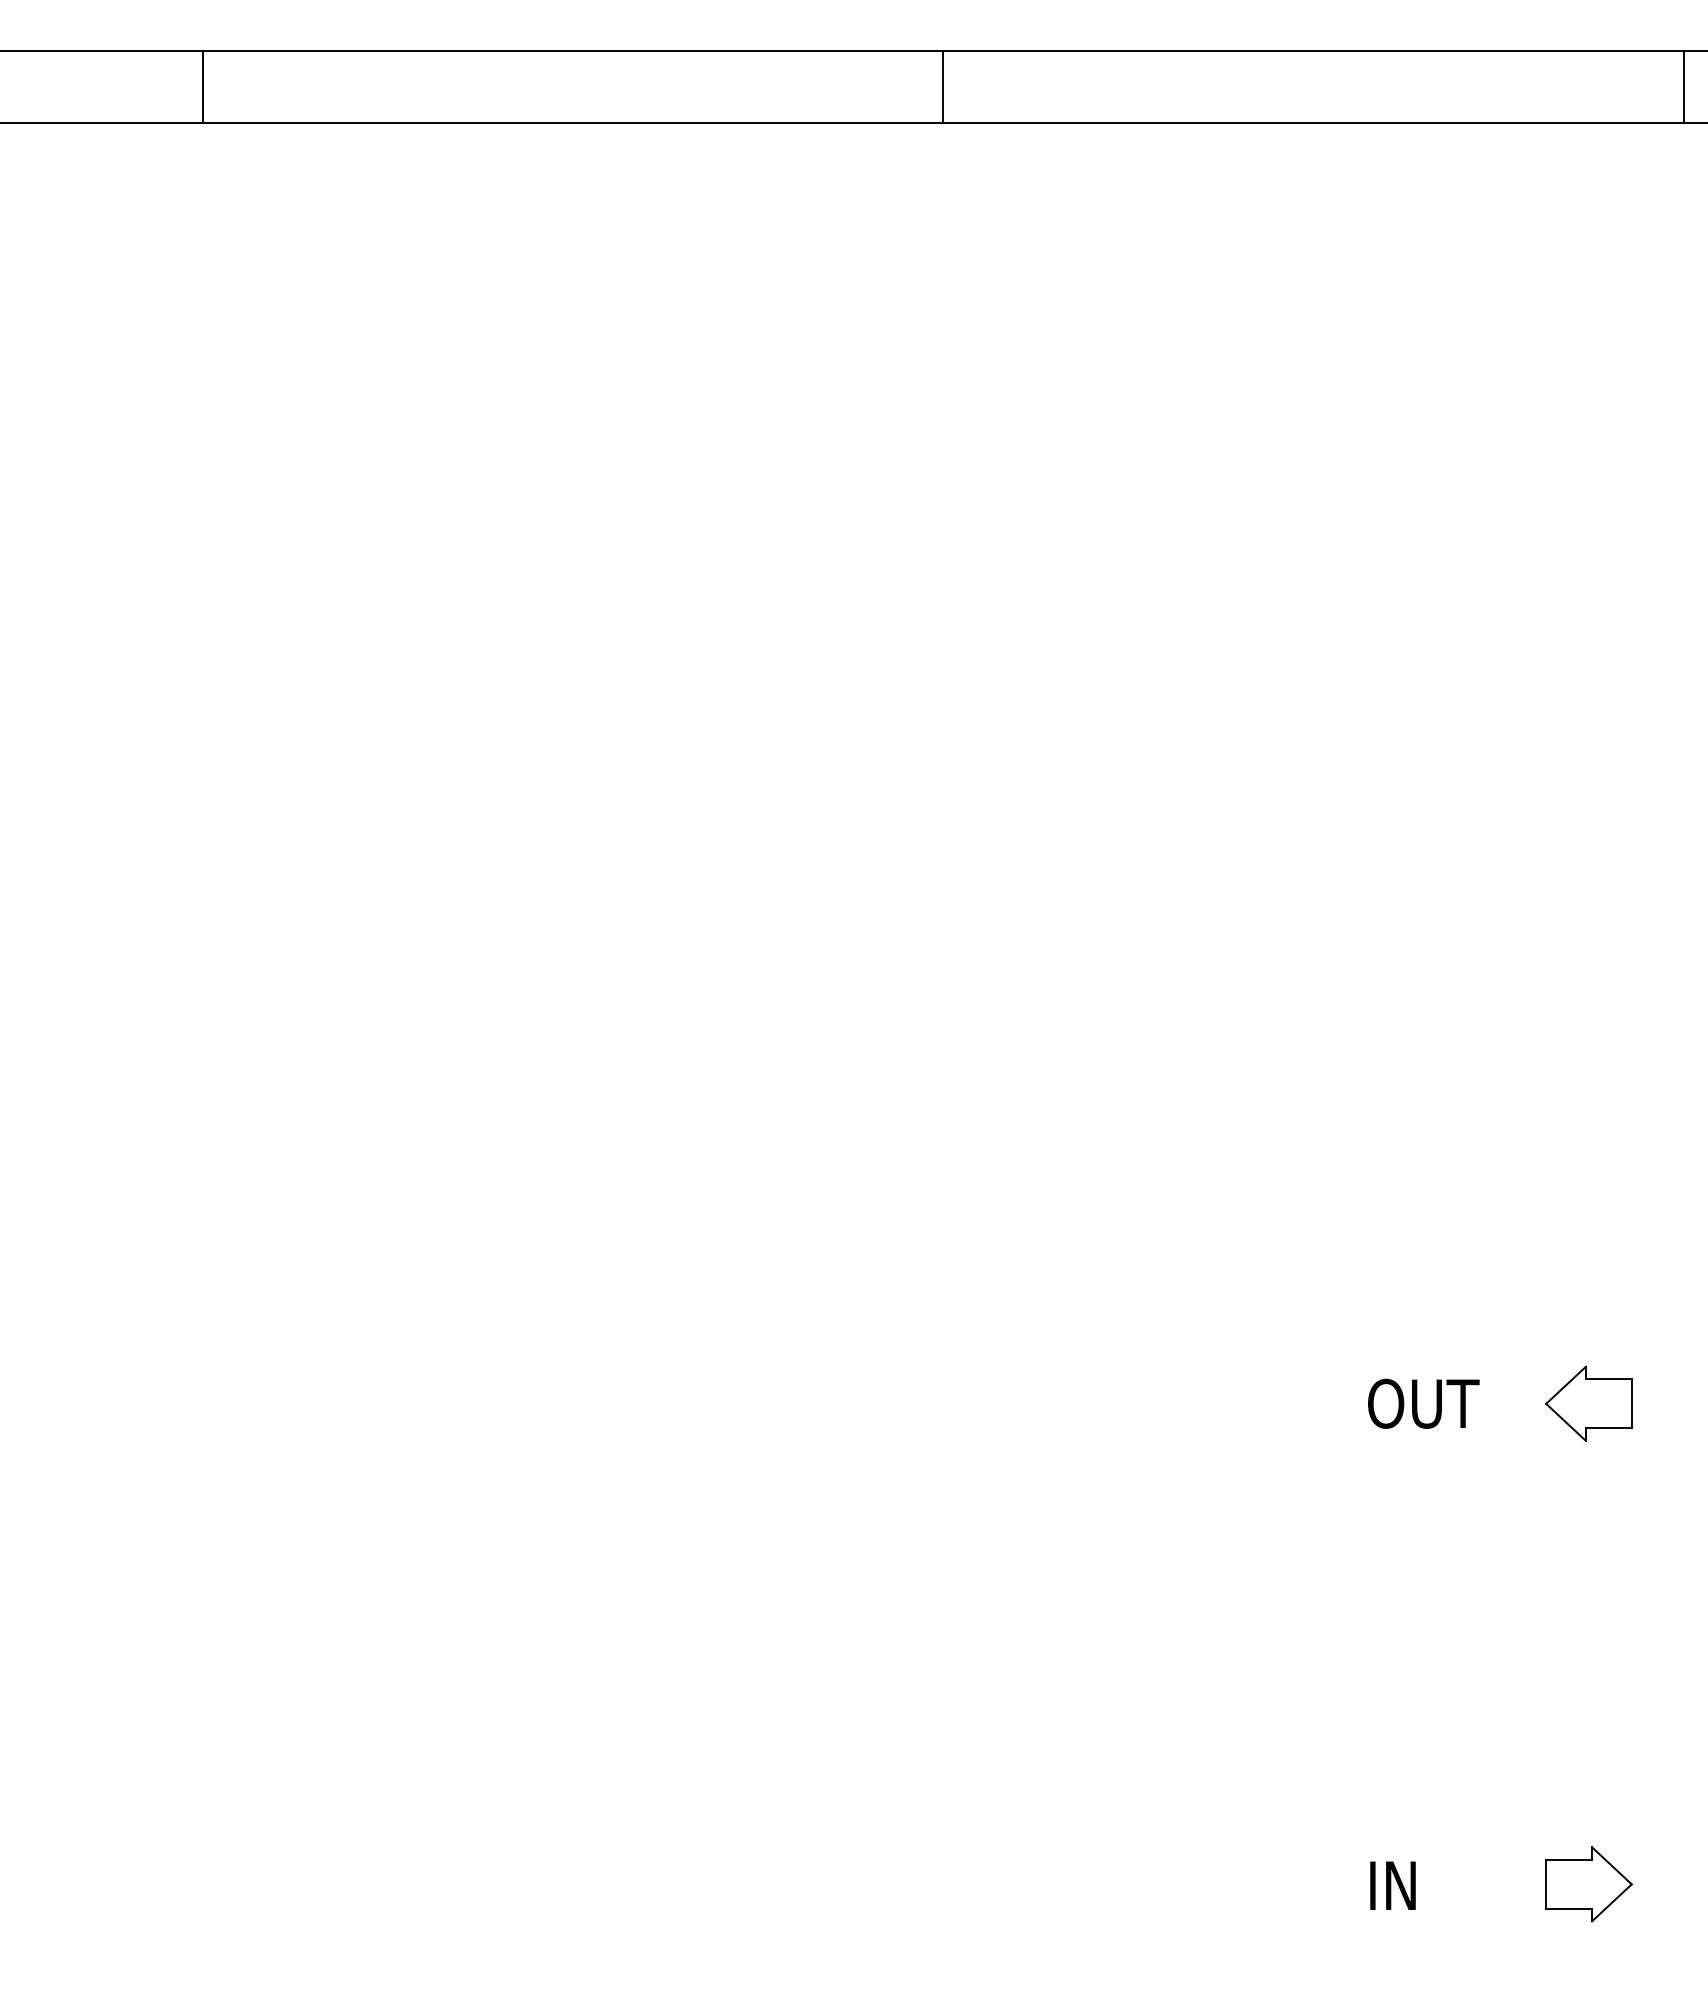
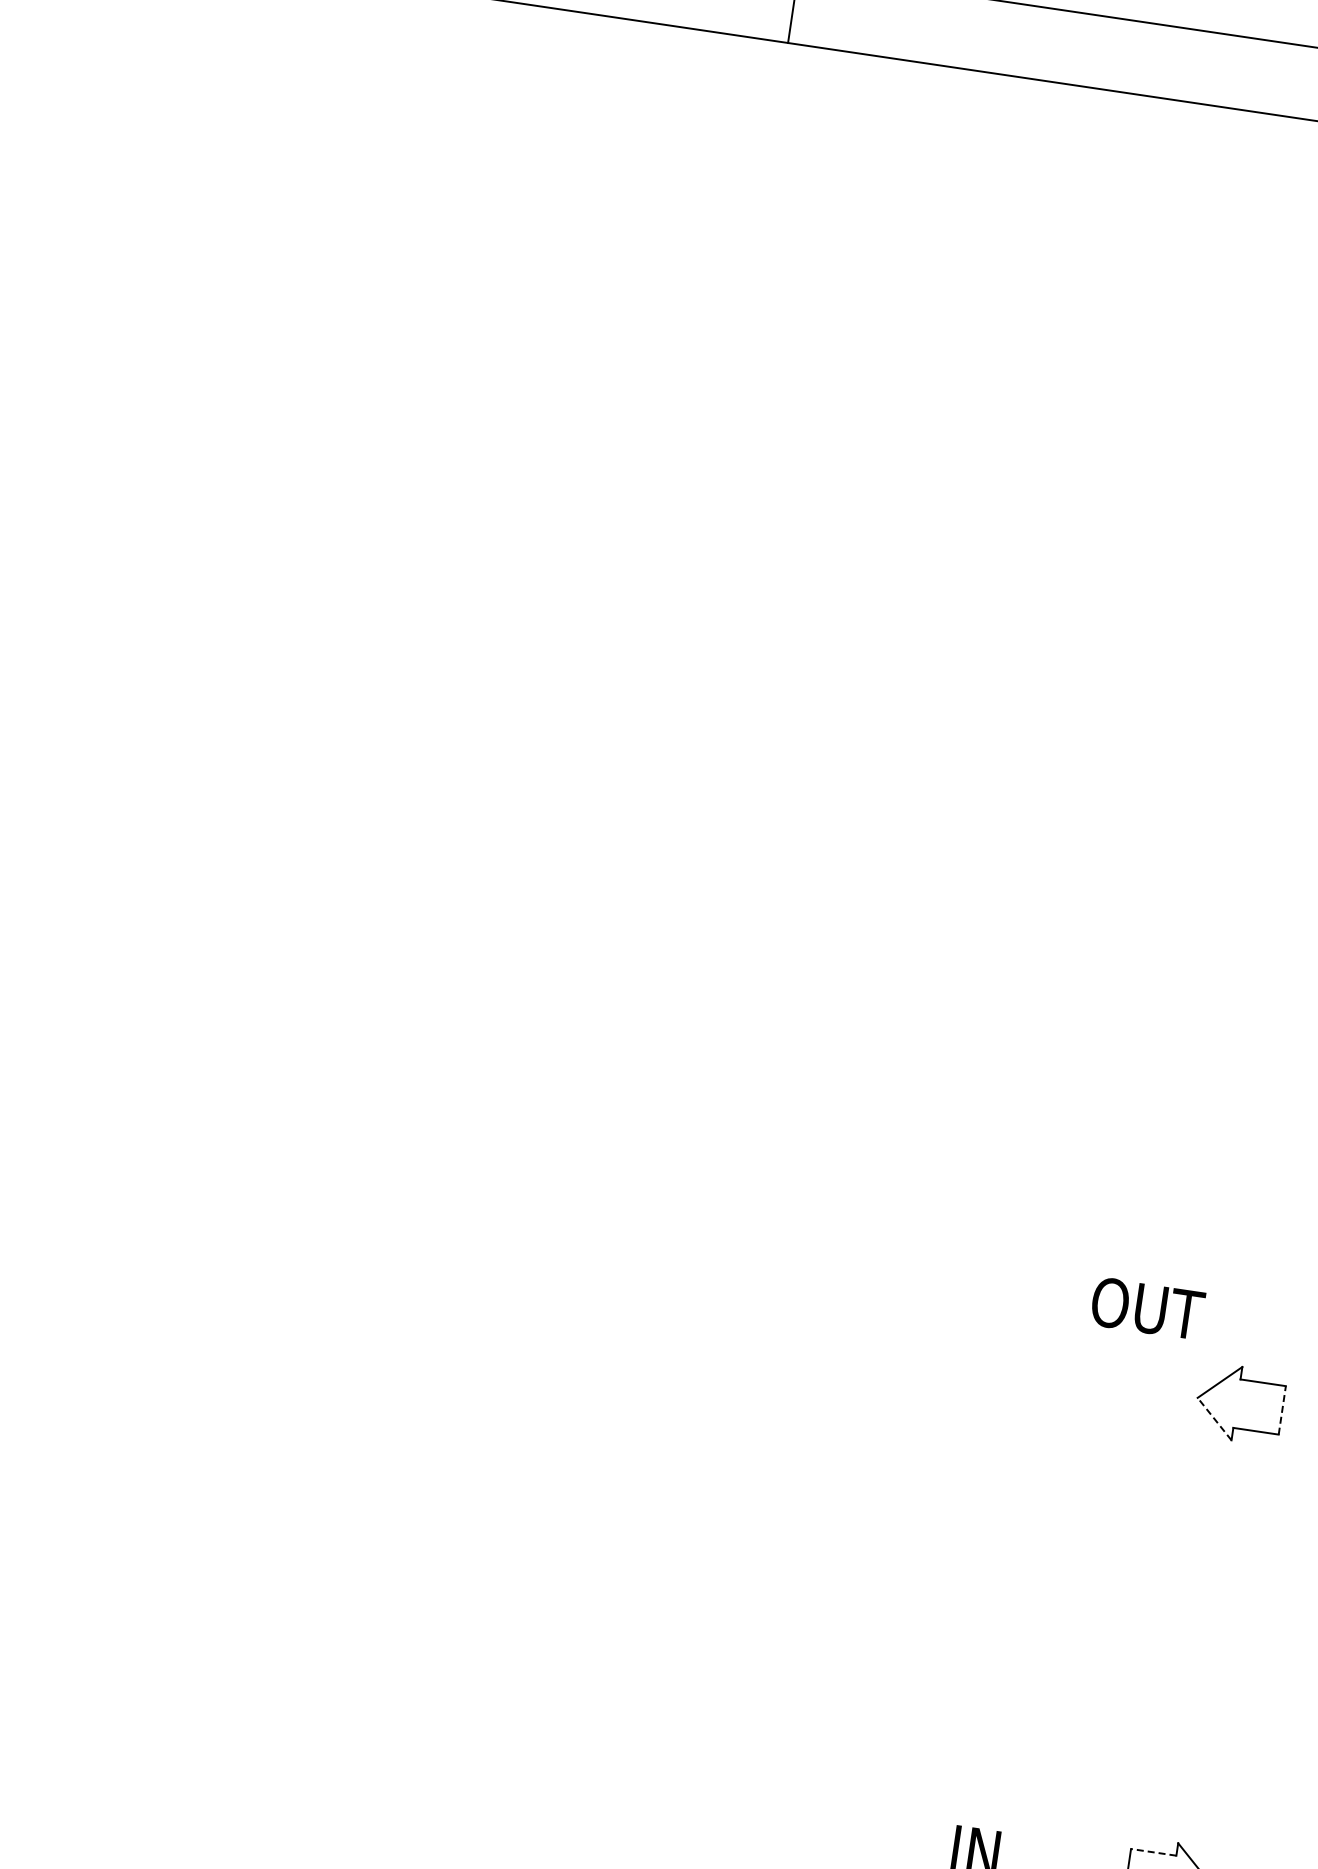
text: (1423, 1403) -> (1147, 1308), moved
line: (1631, 1403) -> (1282, 1410), solid -> dashed
line: (1565, 1422) -> (1214, 1419), solid -> dashed
line: (1569, 1859) -> (1154, 1852), solid -> dashed

